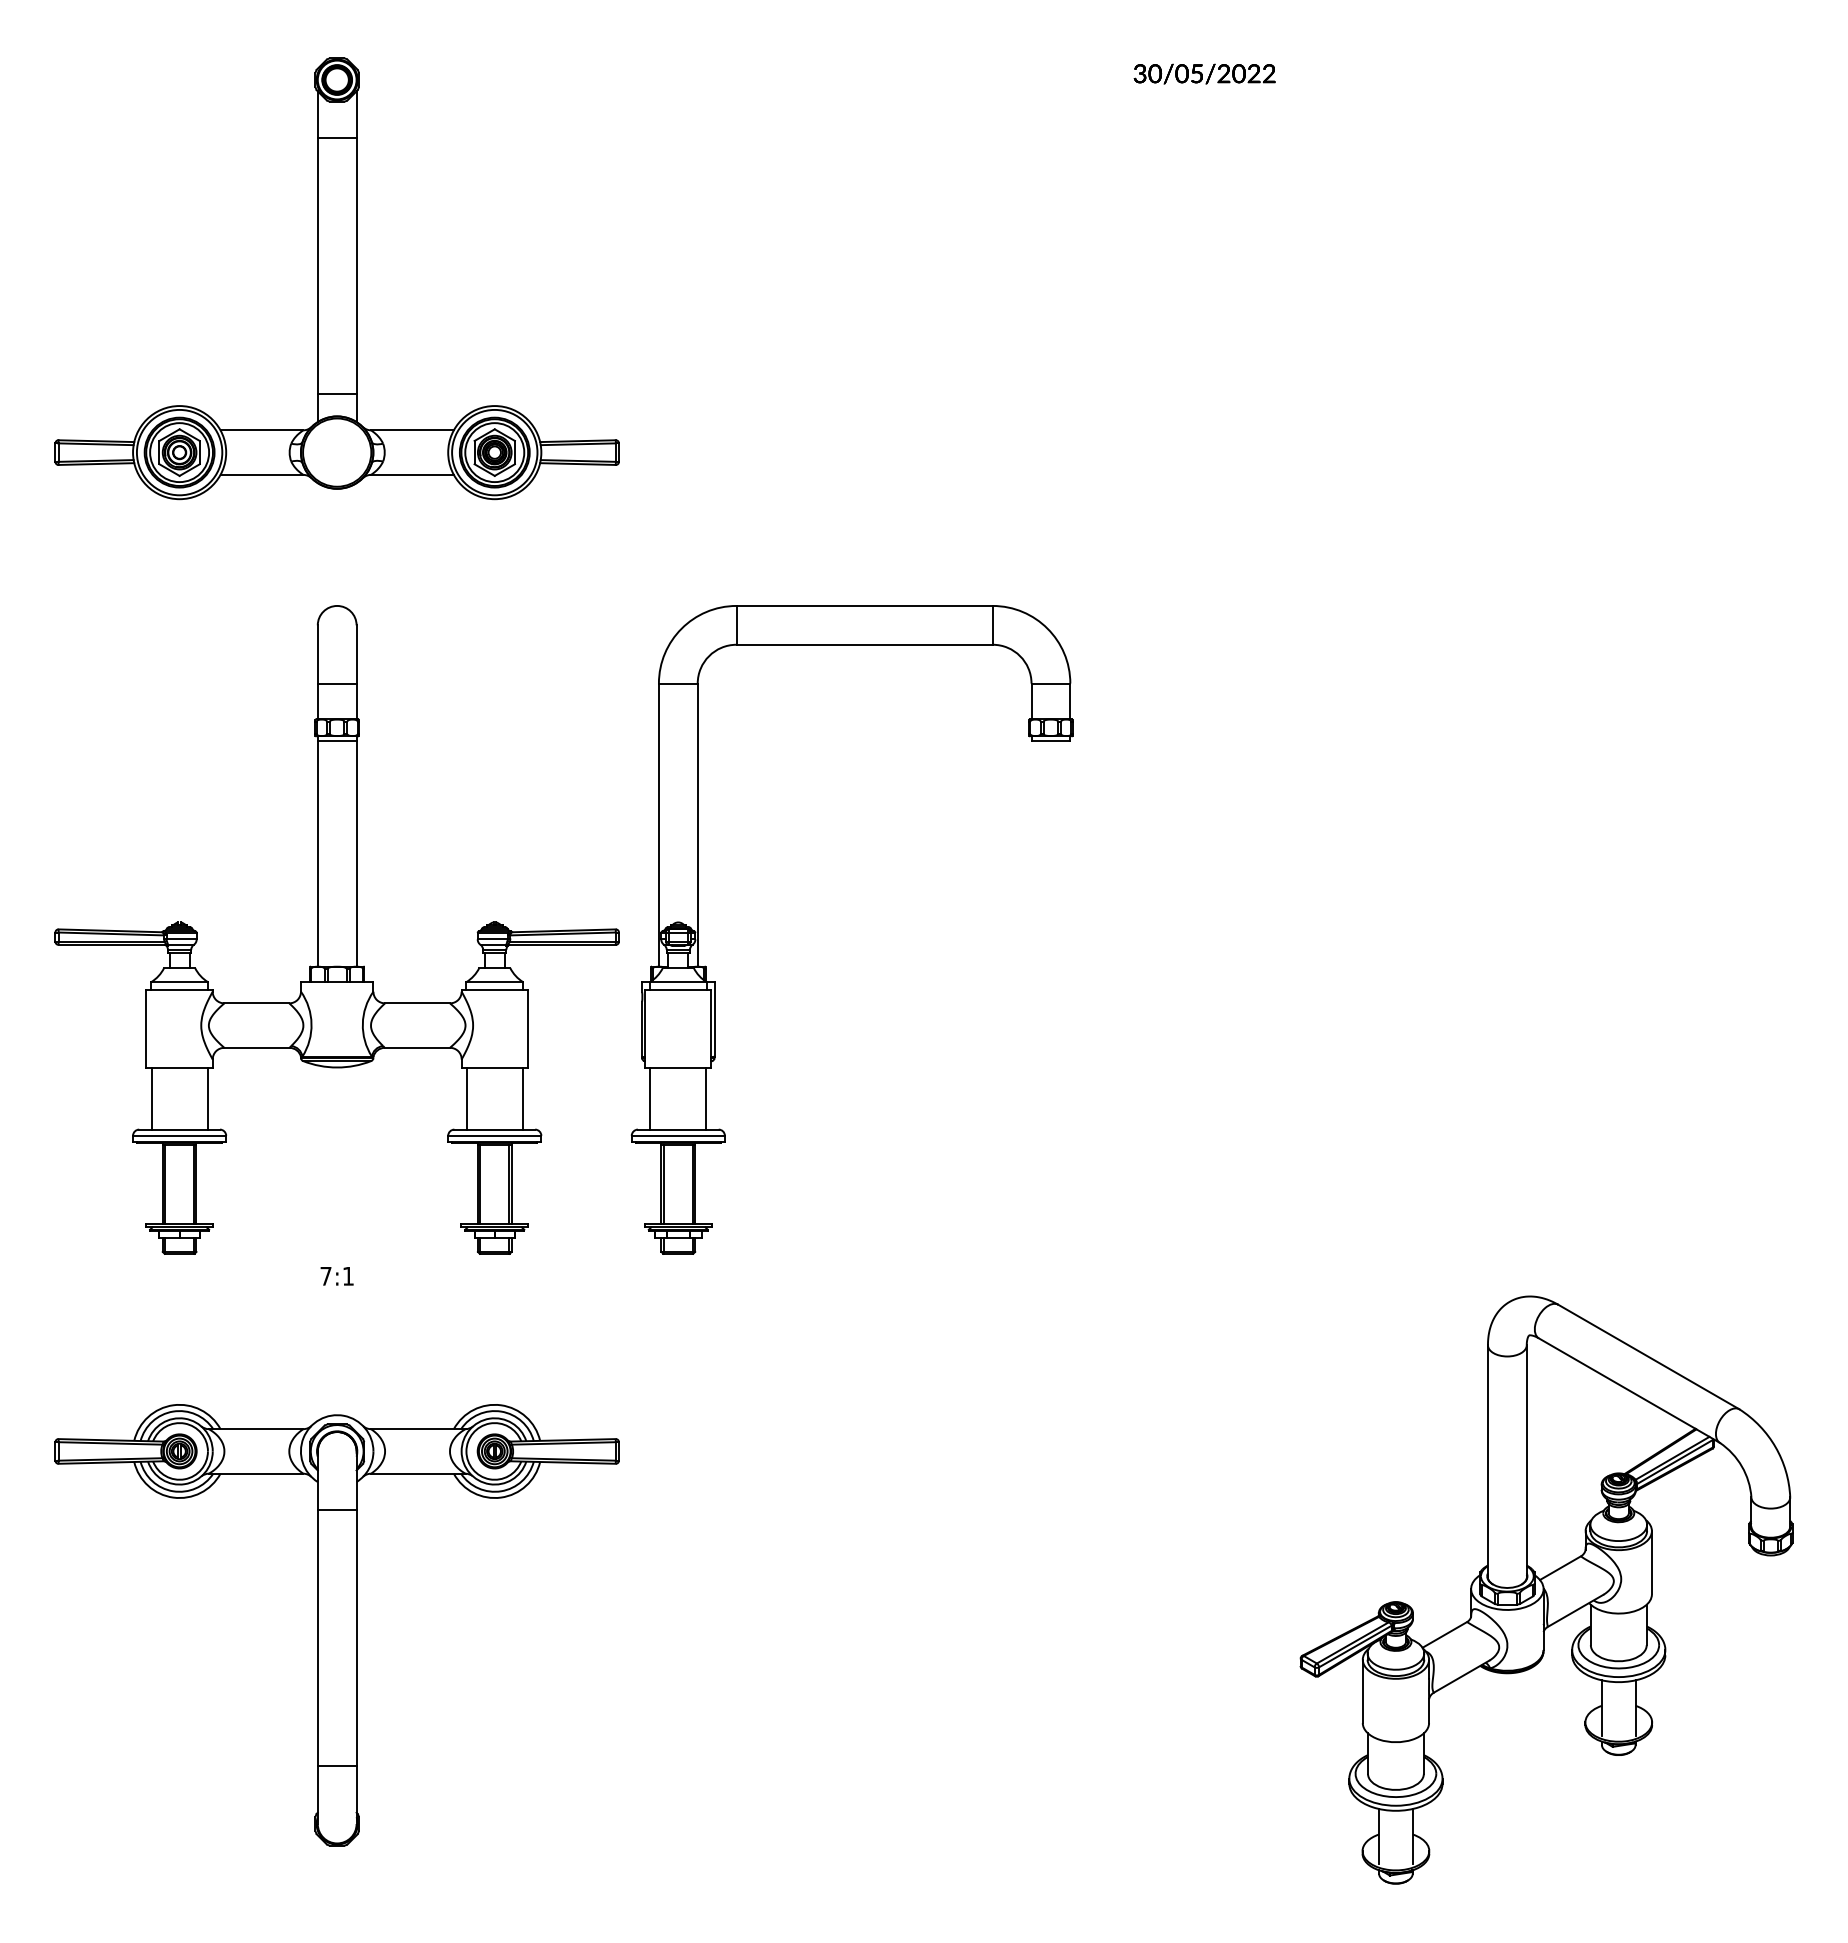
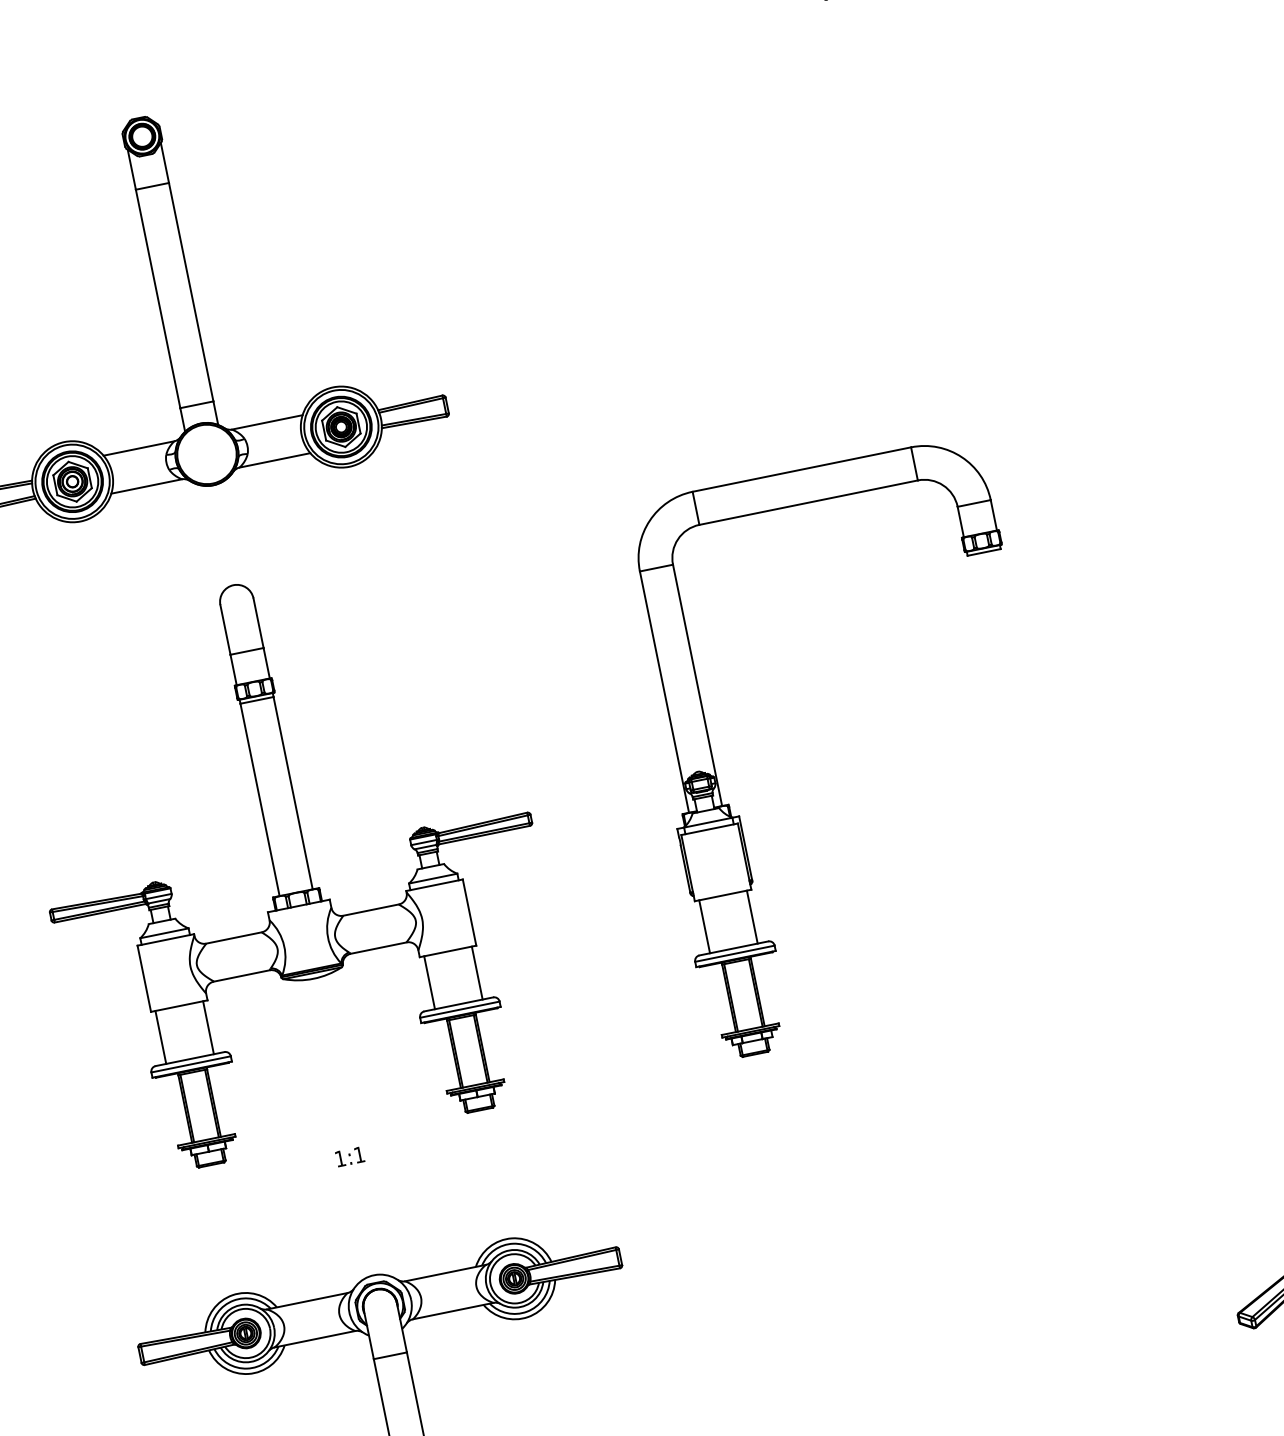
part: (715, 981) -> (739, 815), moved
text: (325, 1276) -> (339, 1159), 7:1 -> 1:1

